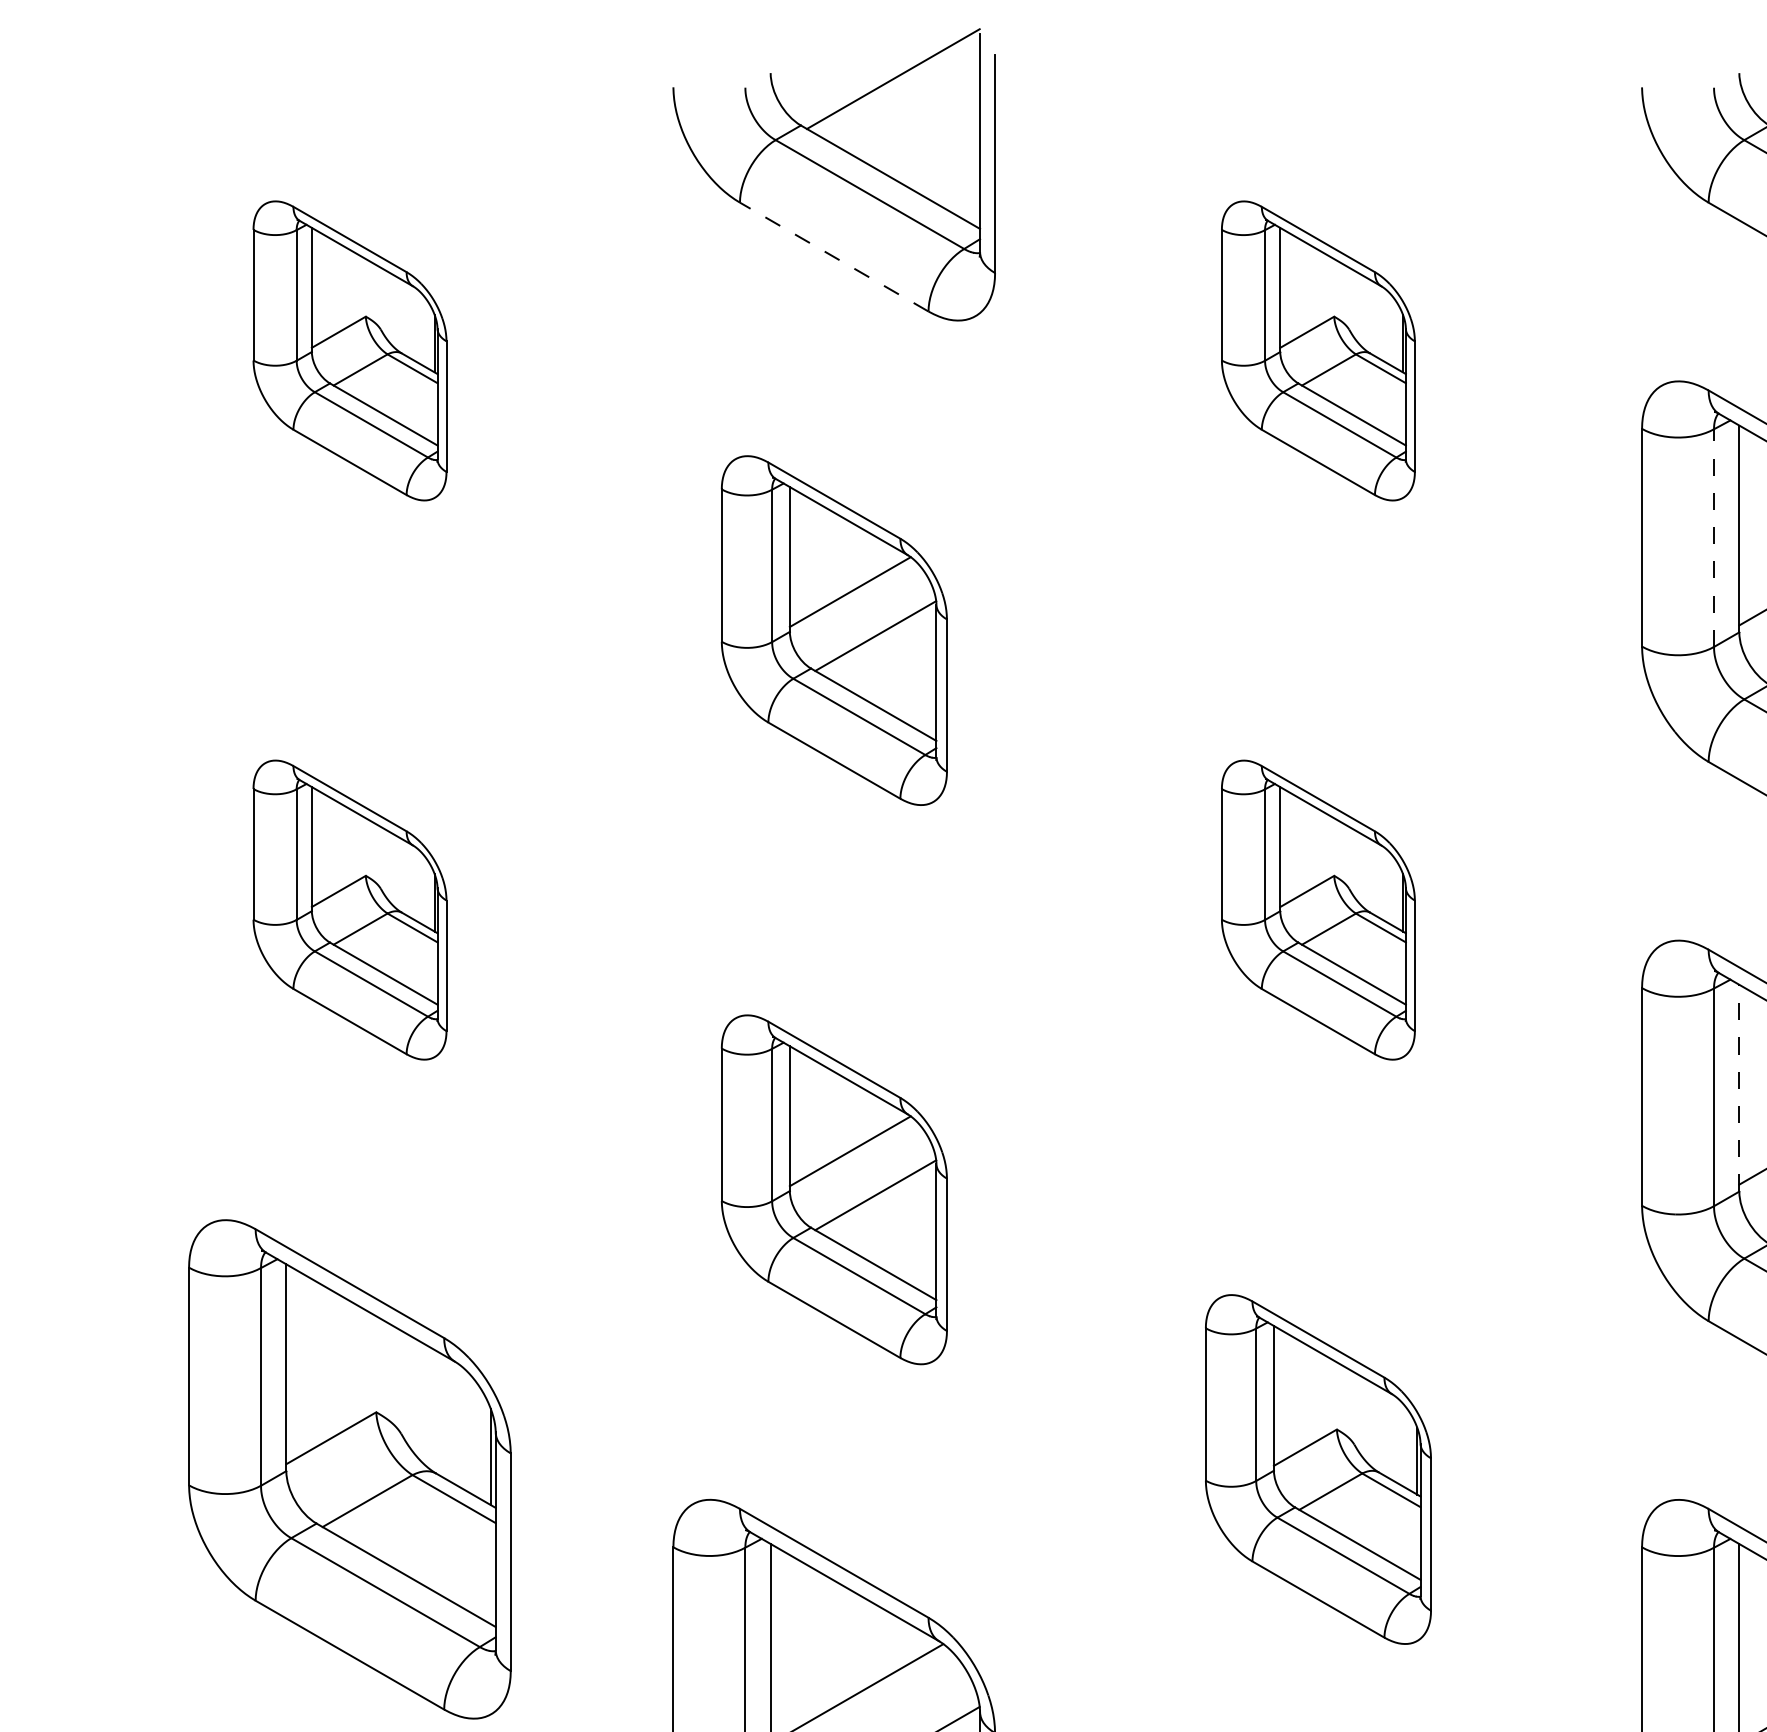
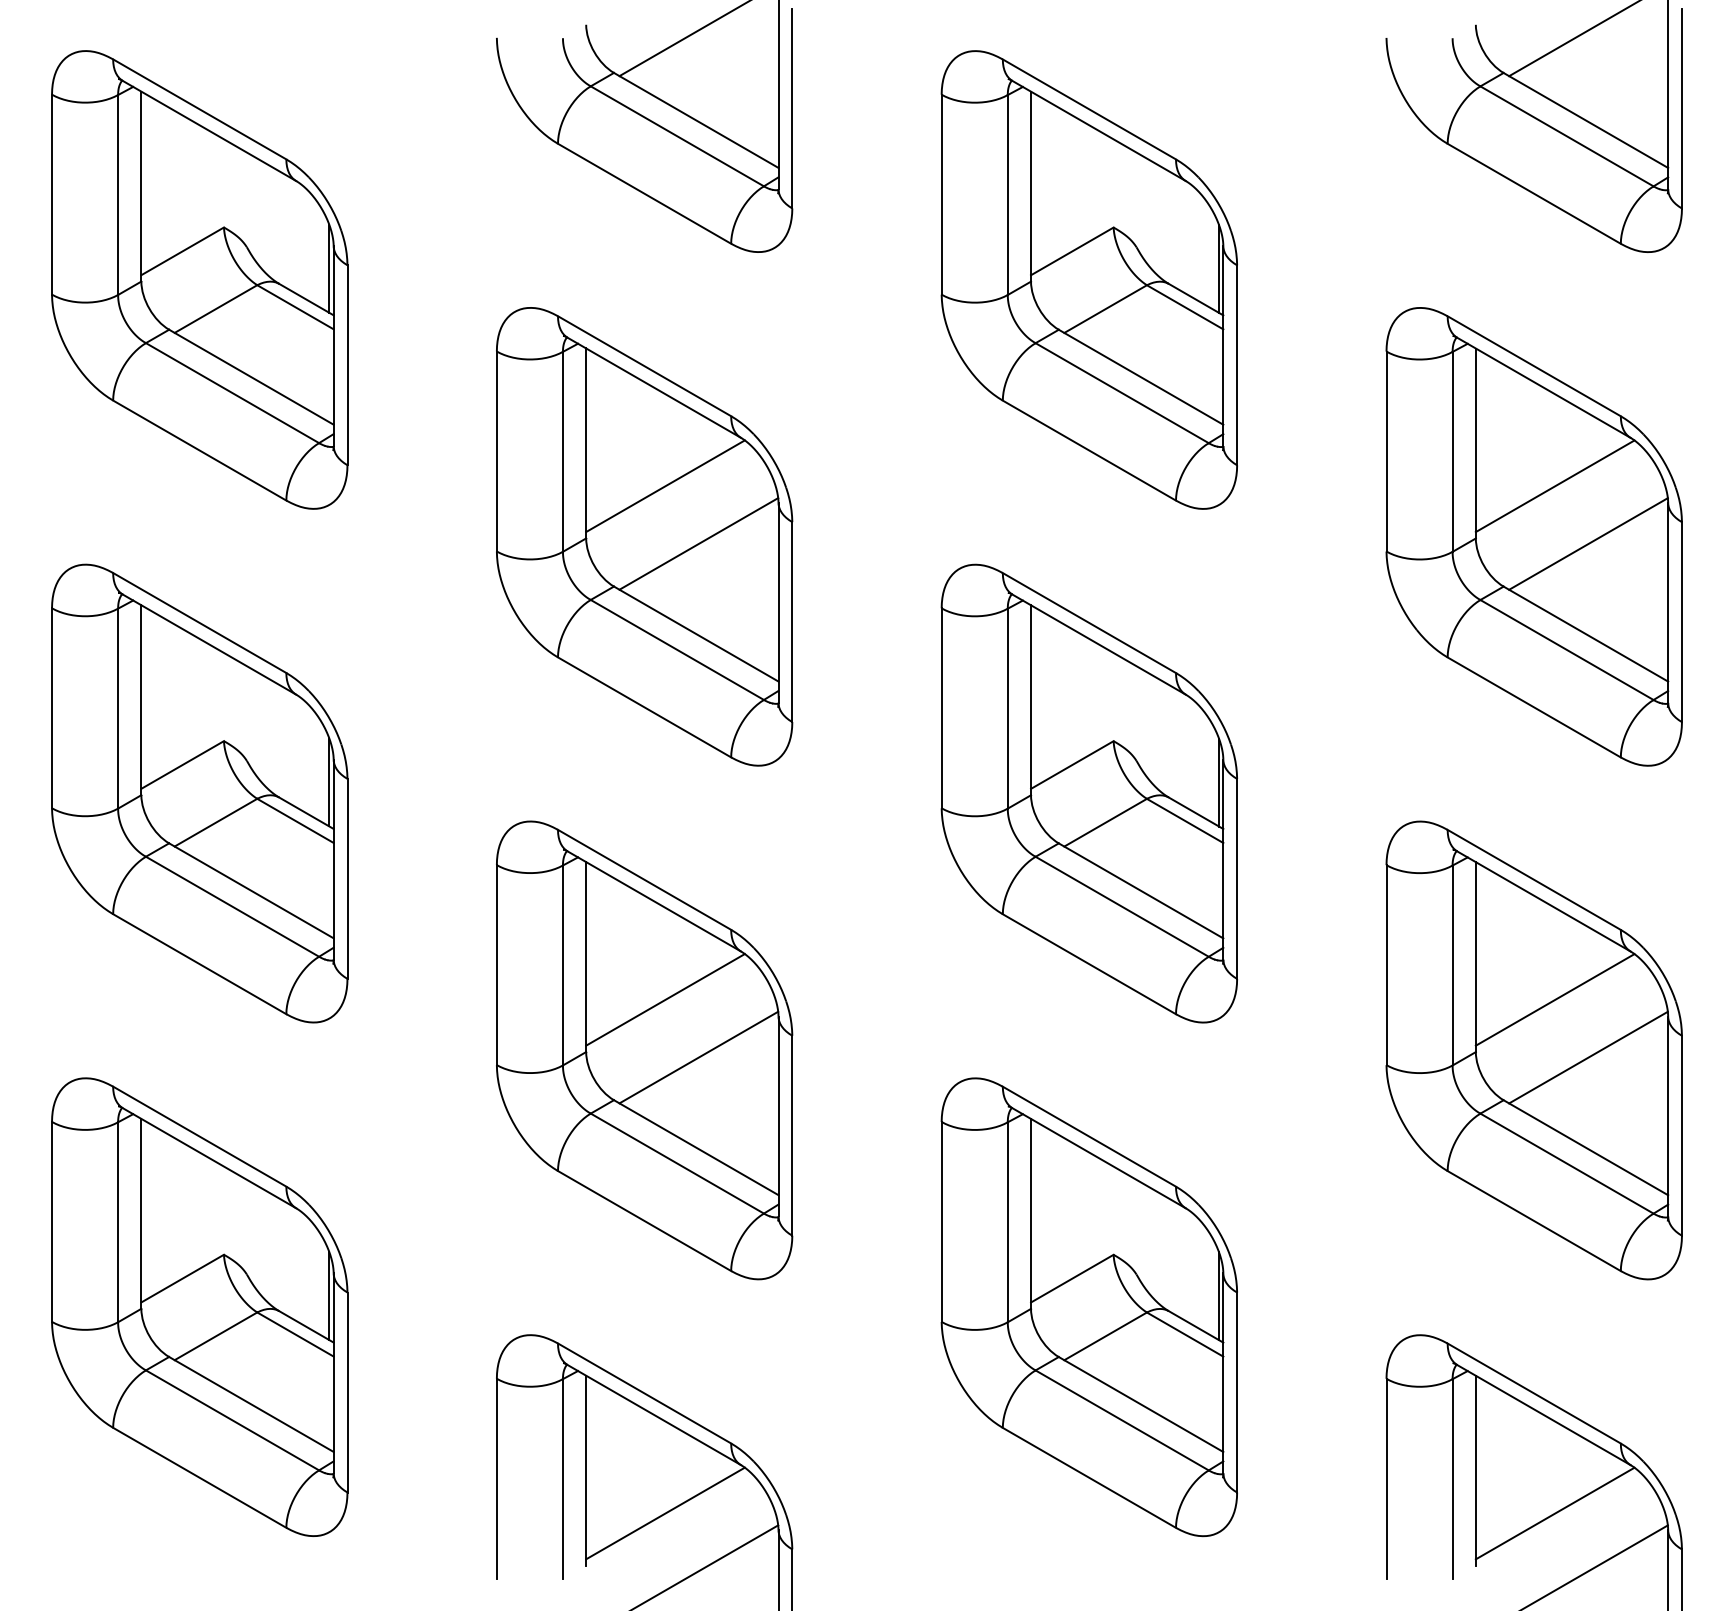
line: (834, 256) -> (644, 193), dashed -> solid
part: (349, 350) -> (199, 279), size x1.67
part: (1317, 350) -> (1088, 279), size x1.67
line: (1713, 537) -> (1452, 451), dashed -> solid
part: (834, 630) -> (644, 536), size x1.43
part: (349, 910) -> (199, 793), size x1.67
part: (1317, 910) -> (1088, 793), size x1.67
line: (1738, 1088) -> (1475, 957), dashed -> solid
part: (834, 1189) -> (644, 1050), size x1.43
part: (1317, 1469) -> (1088, 1307), size x1.43

